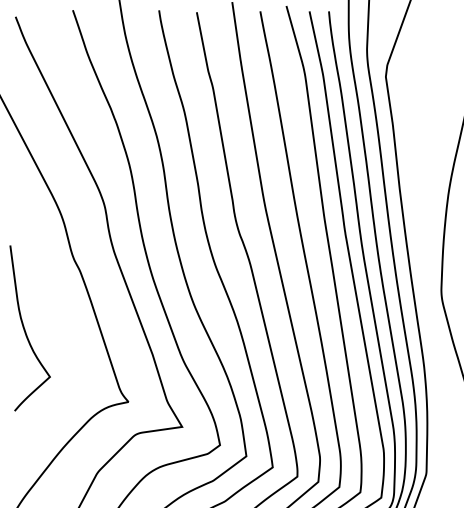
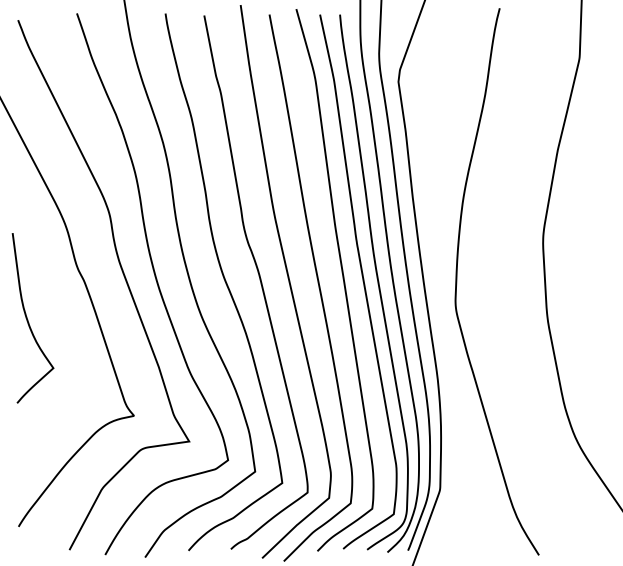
curve: (25, 329) -> (28, 319), moved

